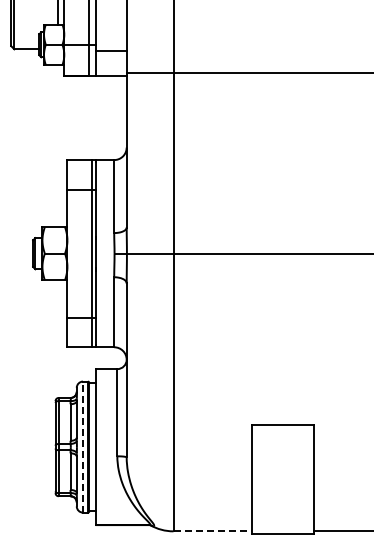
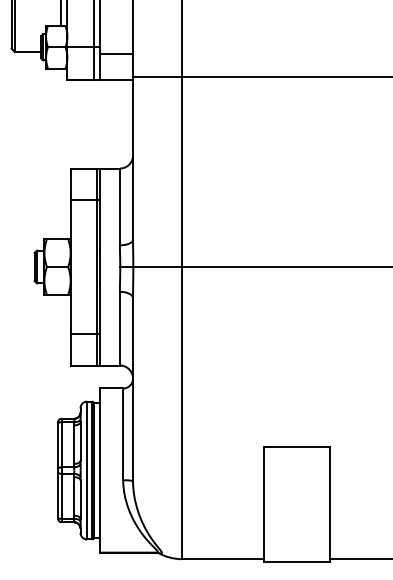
line: (83, 447) -> (87, 470), dashed -> solid
line: (212, 531) -> (223, 559), dashed -> solid

